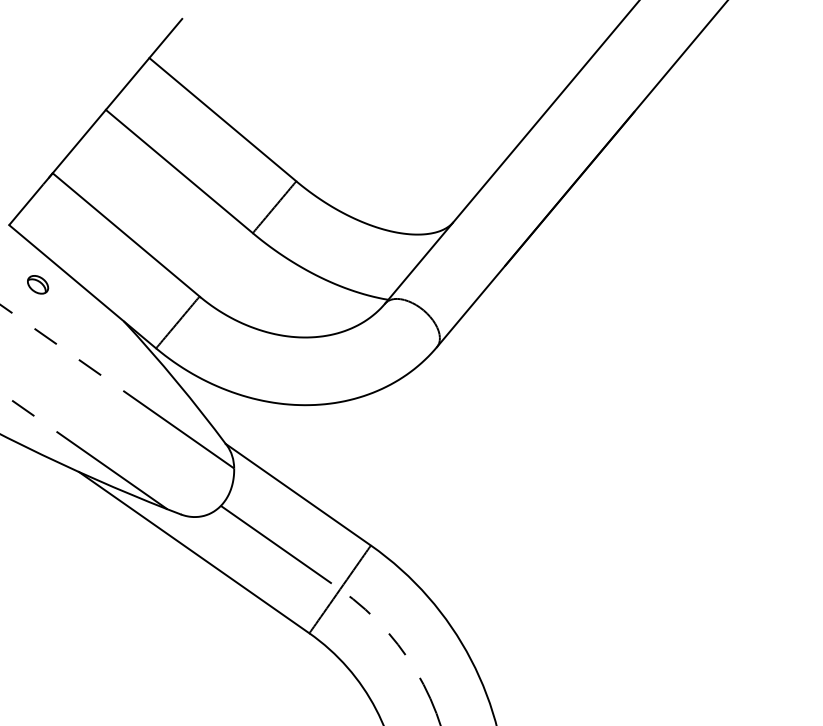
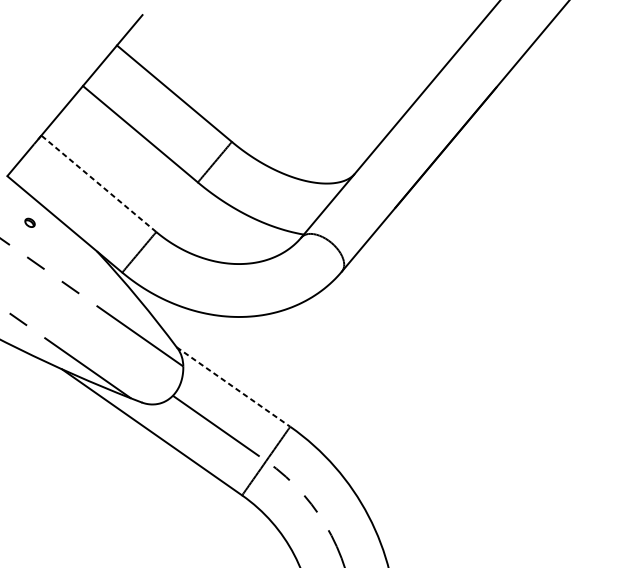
line: (126, 234) -> (99, 183), solid -> dashed
part: (38, 284) -> (30, 222), size x0.6
line: (298, 494) -> (233, 386), solid -> dashed

